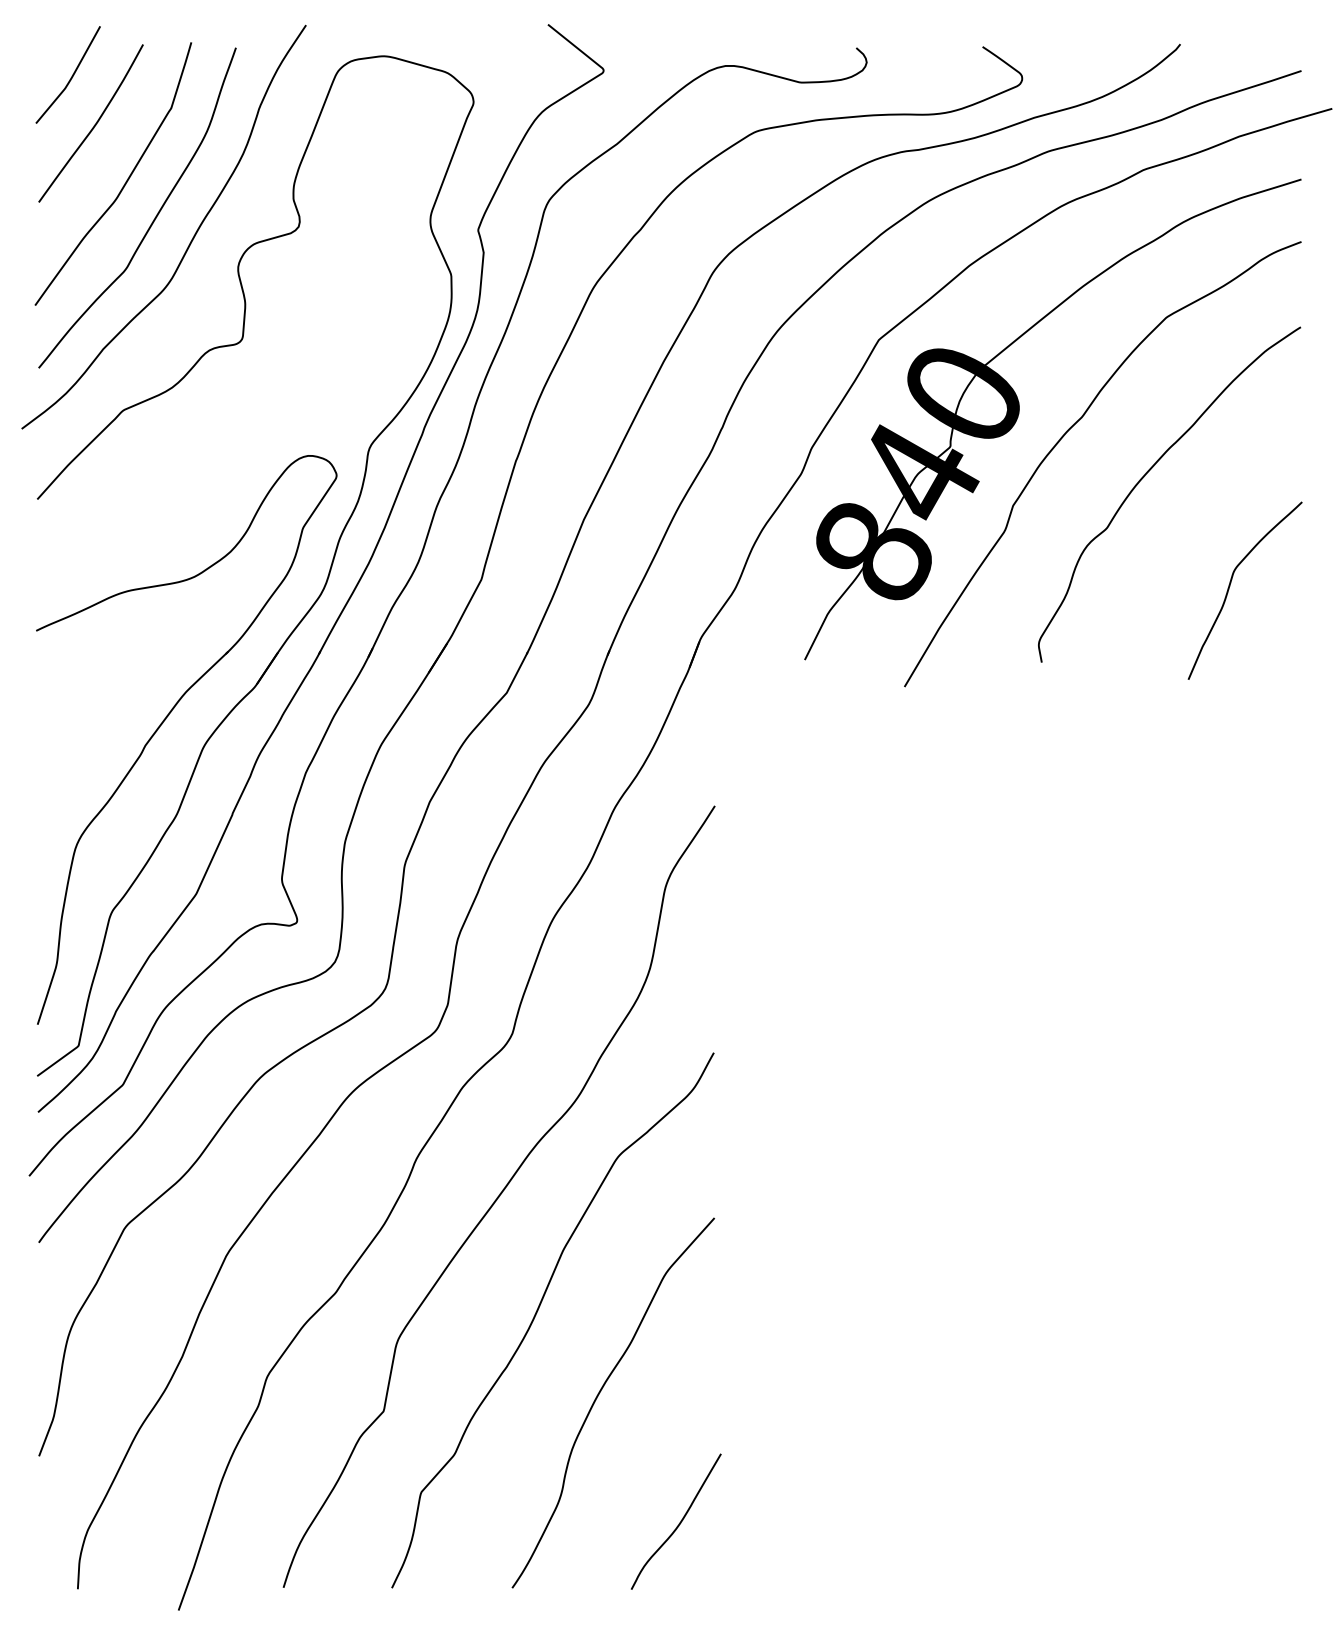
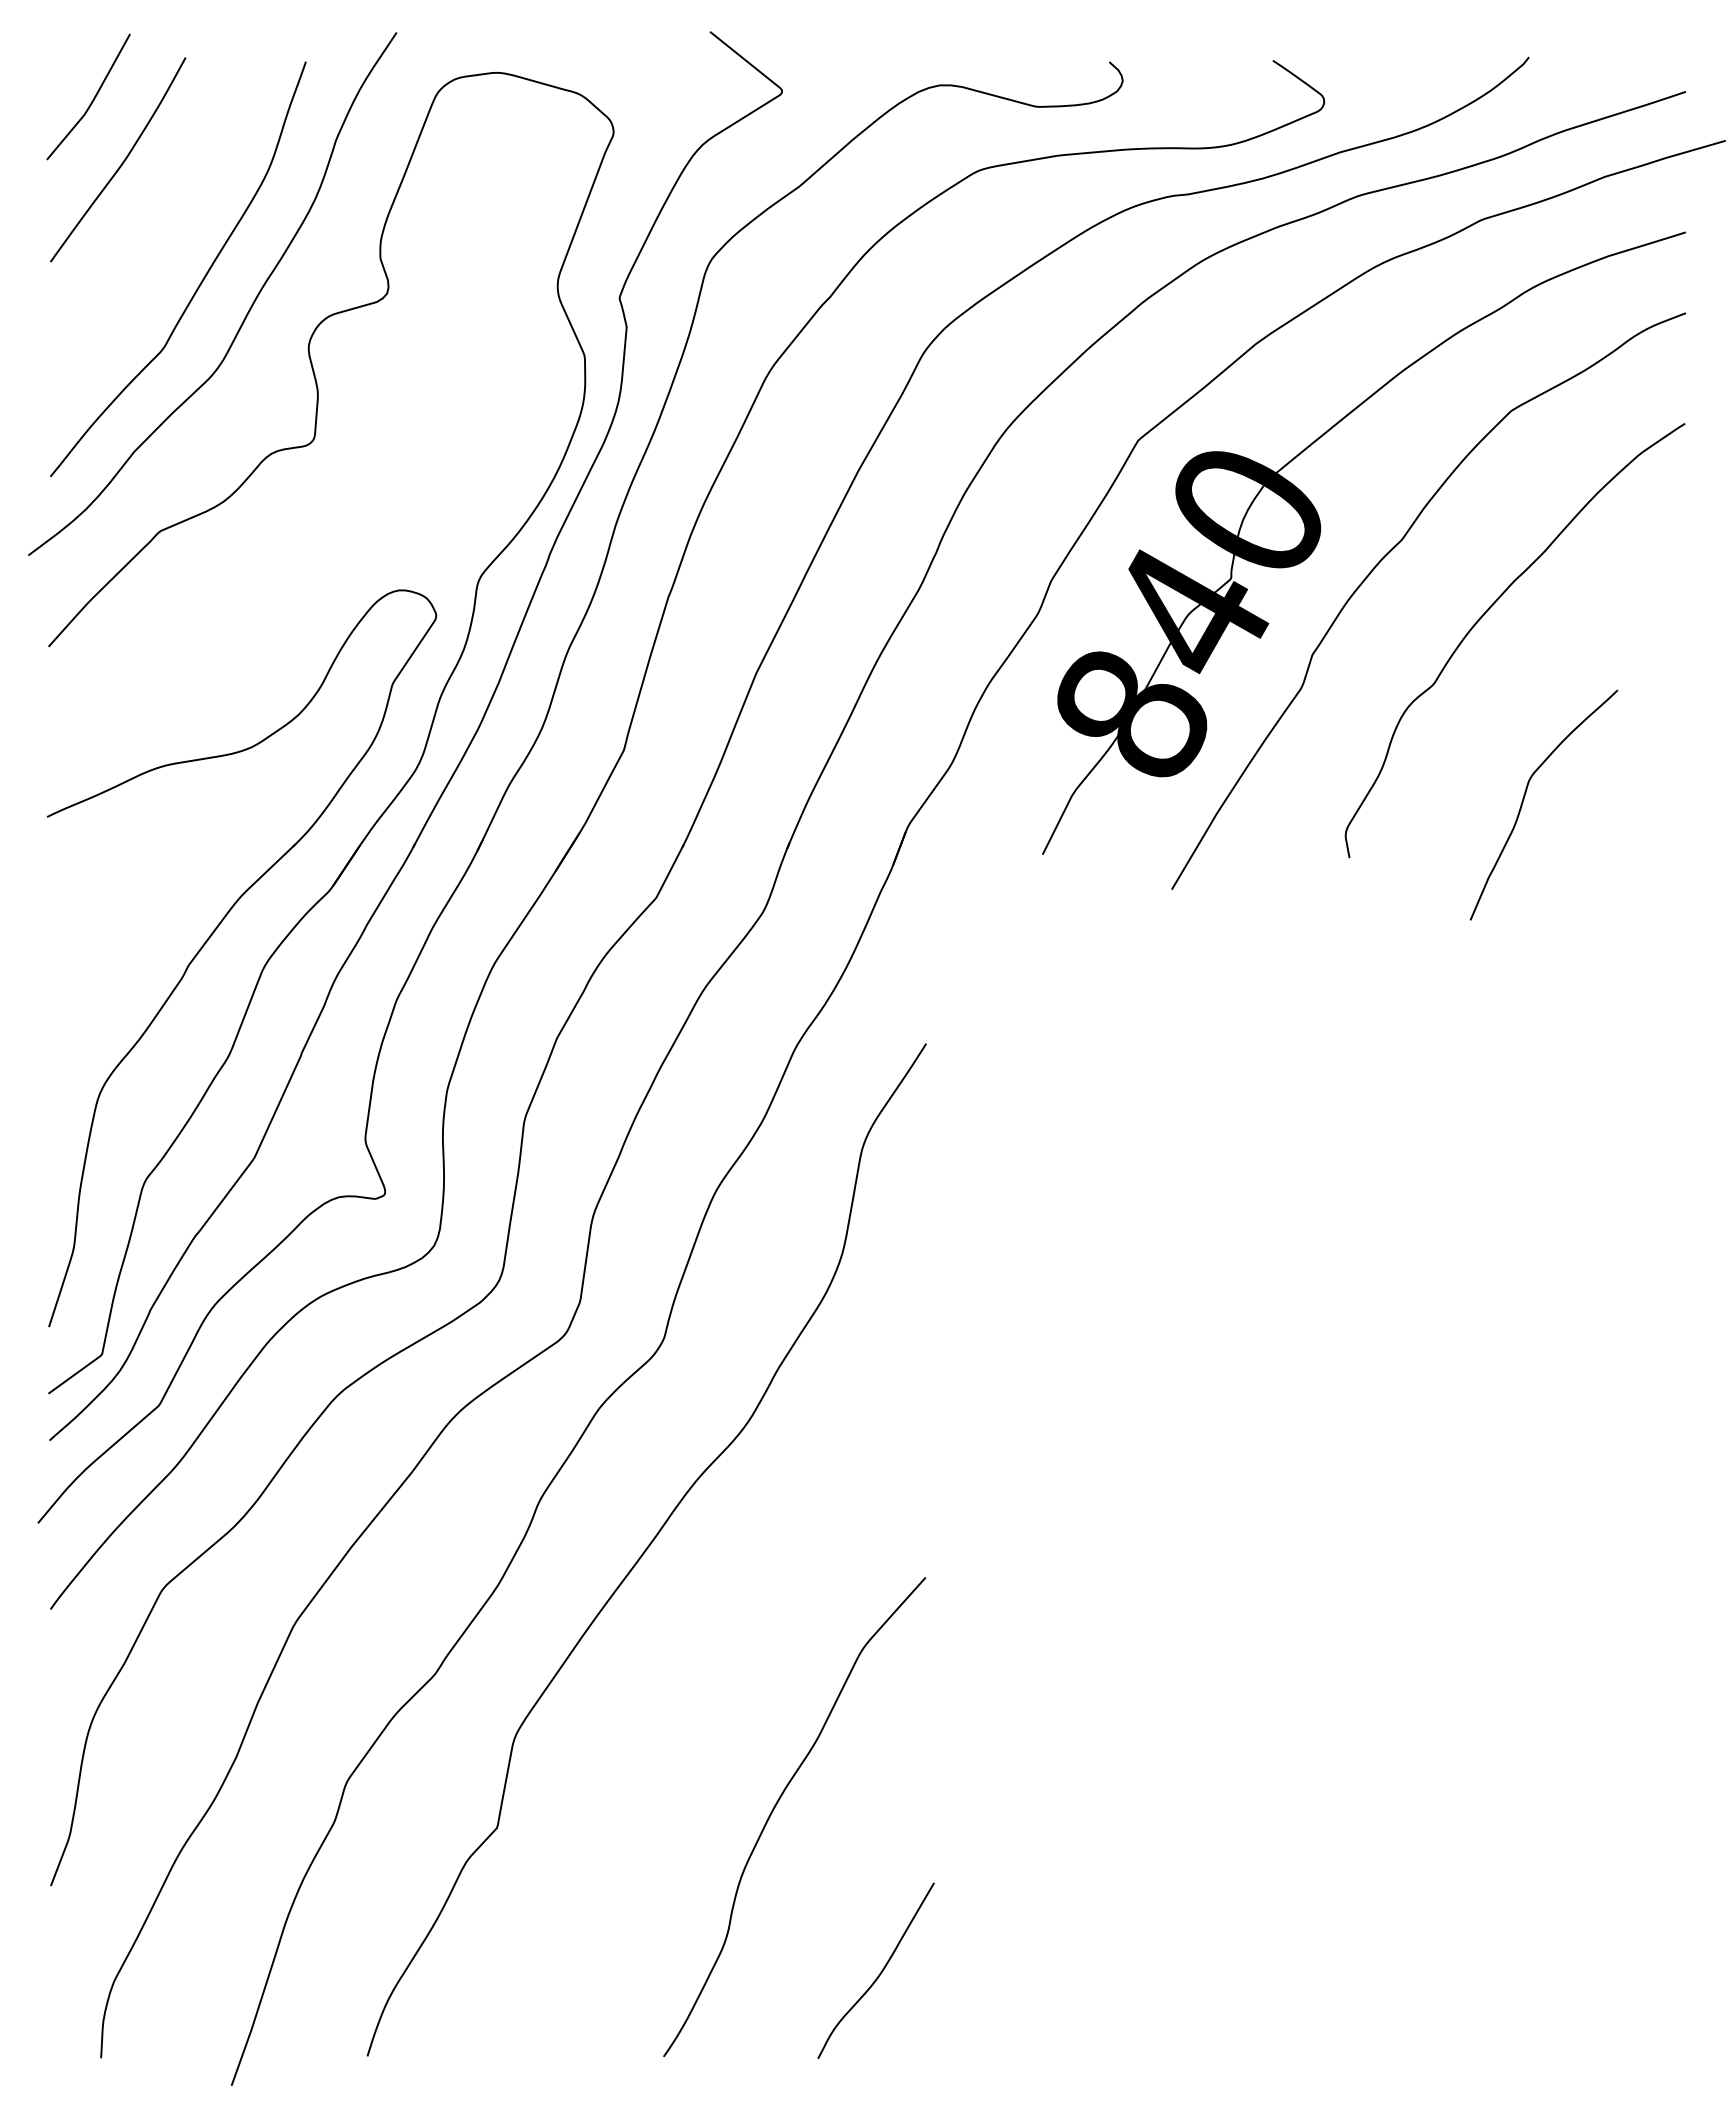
curve: (126, 181) -> (163, 234), removed
curve: (1230, 586) -> (1524, 799), moved
curve: (537, 1312) -> (696, 1699), removed

